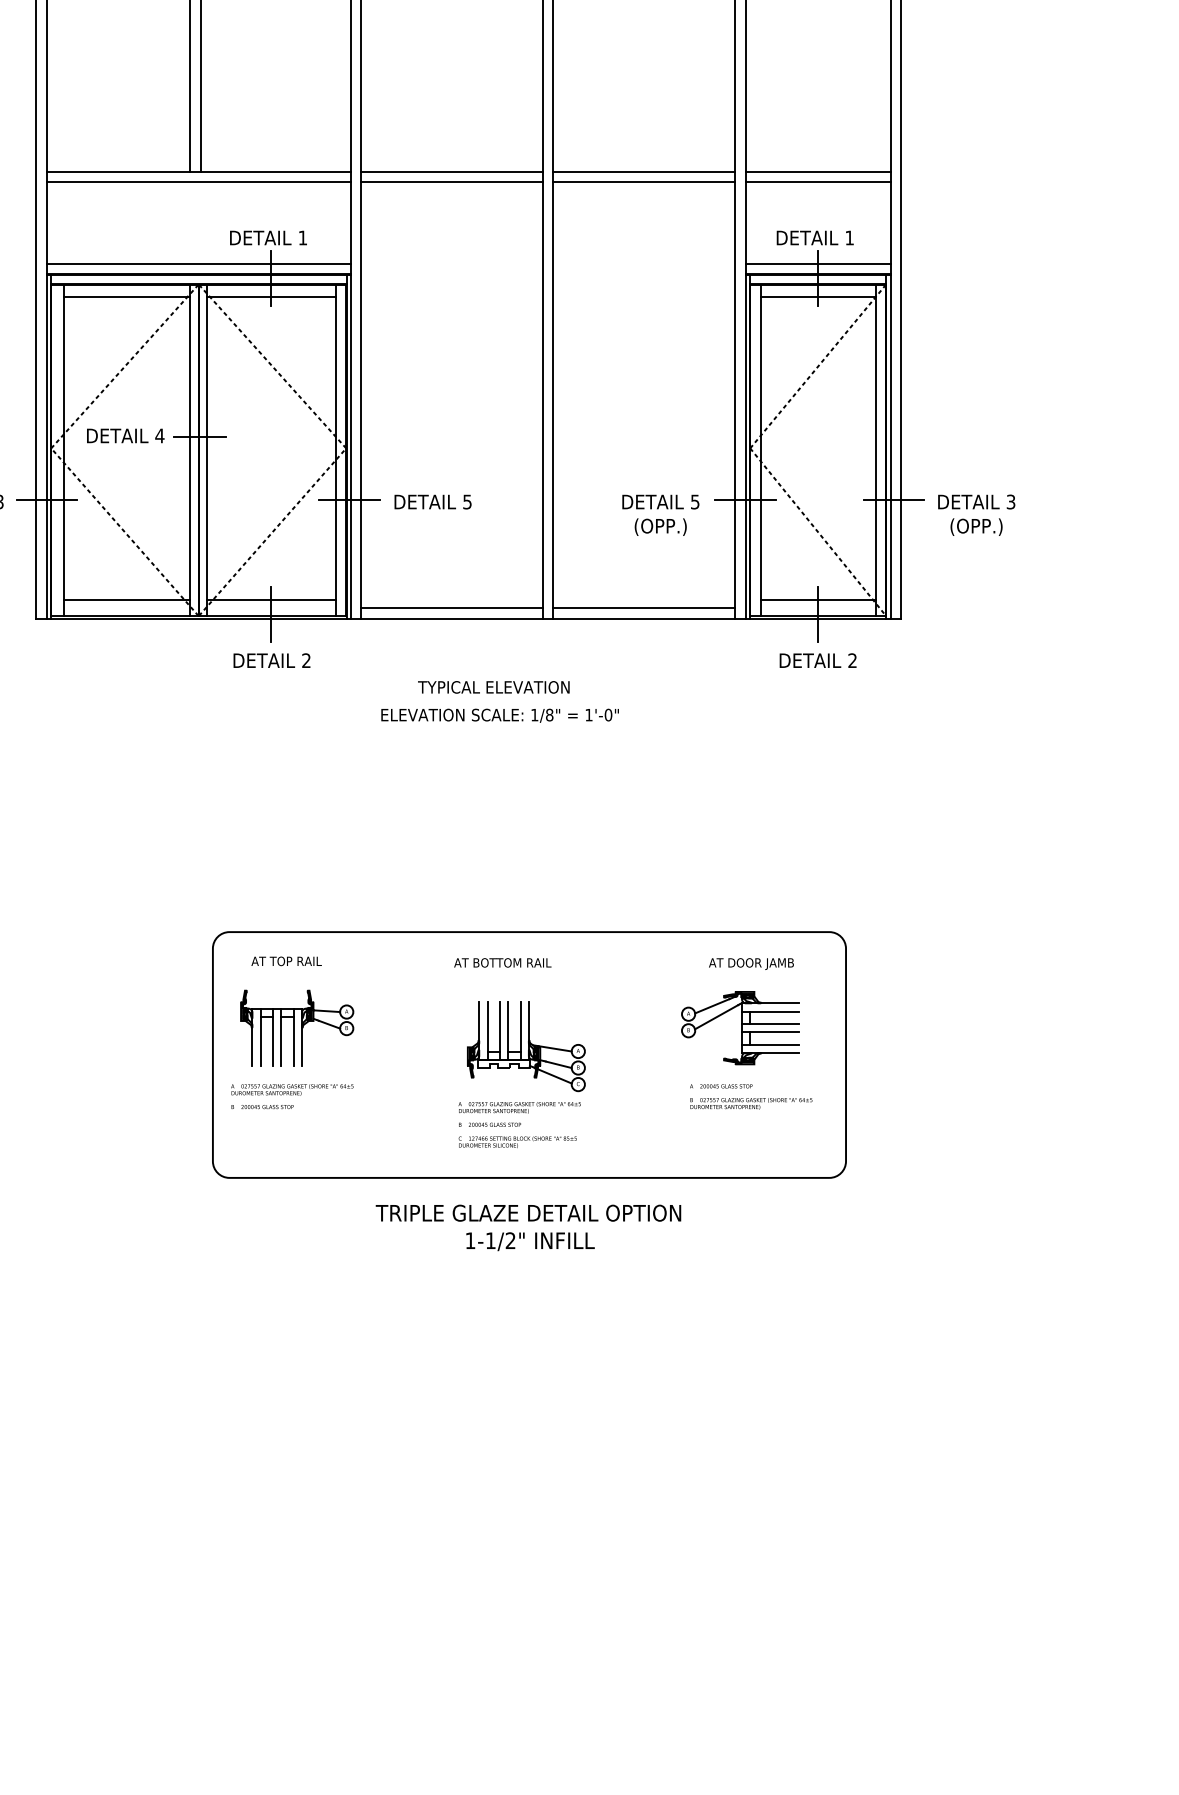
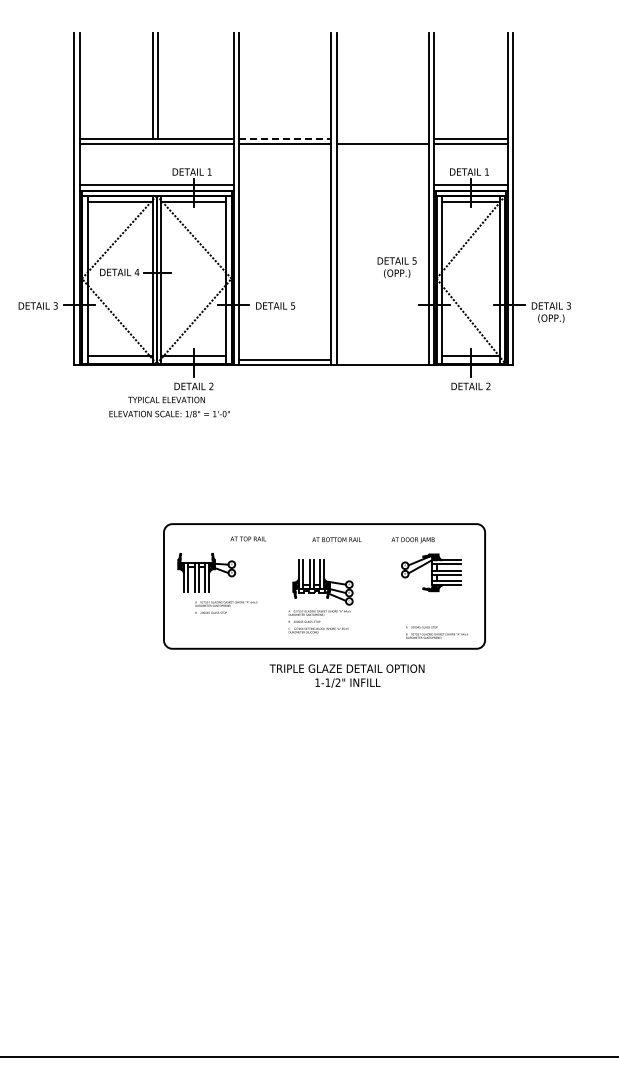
line: (452, 171) -> (285, 138), solid -> dashed
line: (643, 171) -> (382, 138), removed
text: (659, 514) -> (396, 267), moved
line: (643, 607) -> (382, 359), removed
text: (499, 700) -> (169, 406), moved
text: (284, 960) -> (247, 538), moved
text: (501, 962) -> (336, 539), moved
text: (750, 964) -> (412, 540), moved
text: (292, 1096) -> (226, 607), moved
text: (750, 1096) -> (436, 632), moved
text: (527, 1226) -> (346, 675), moved

